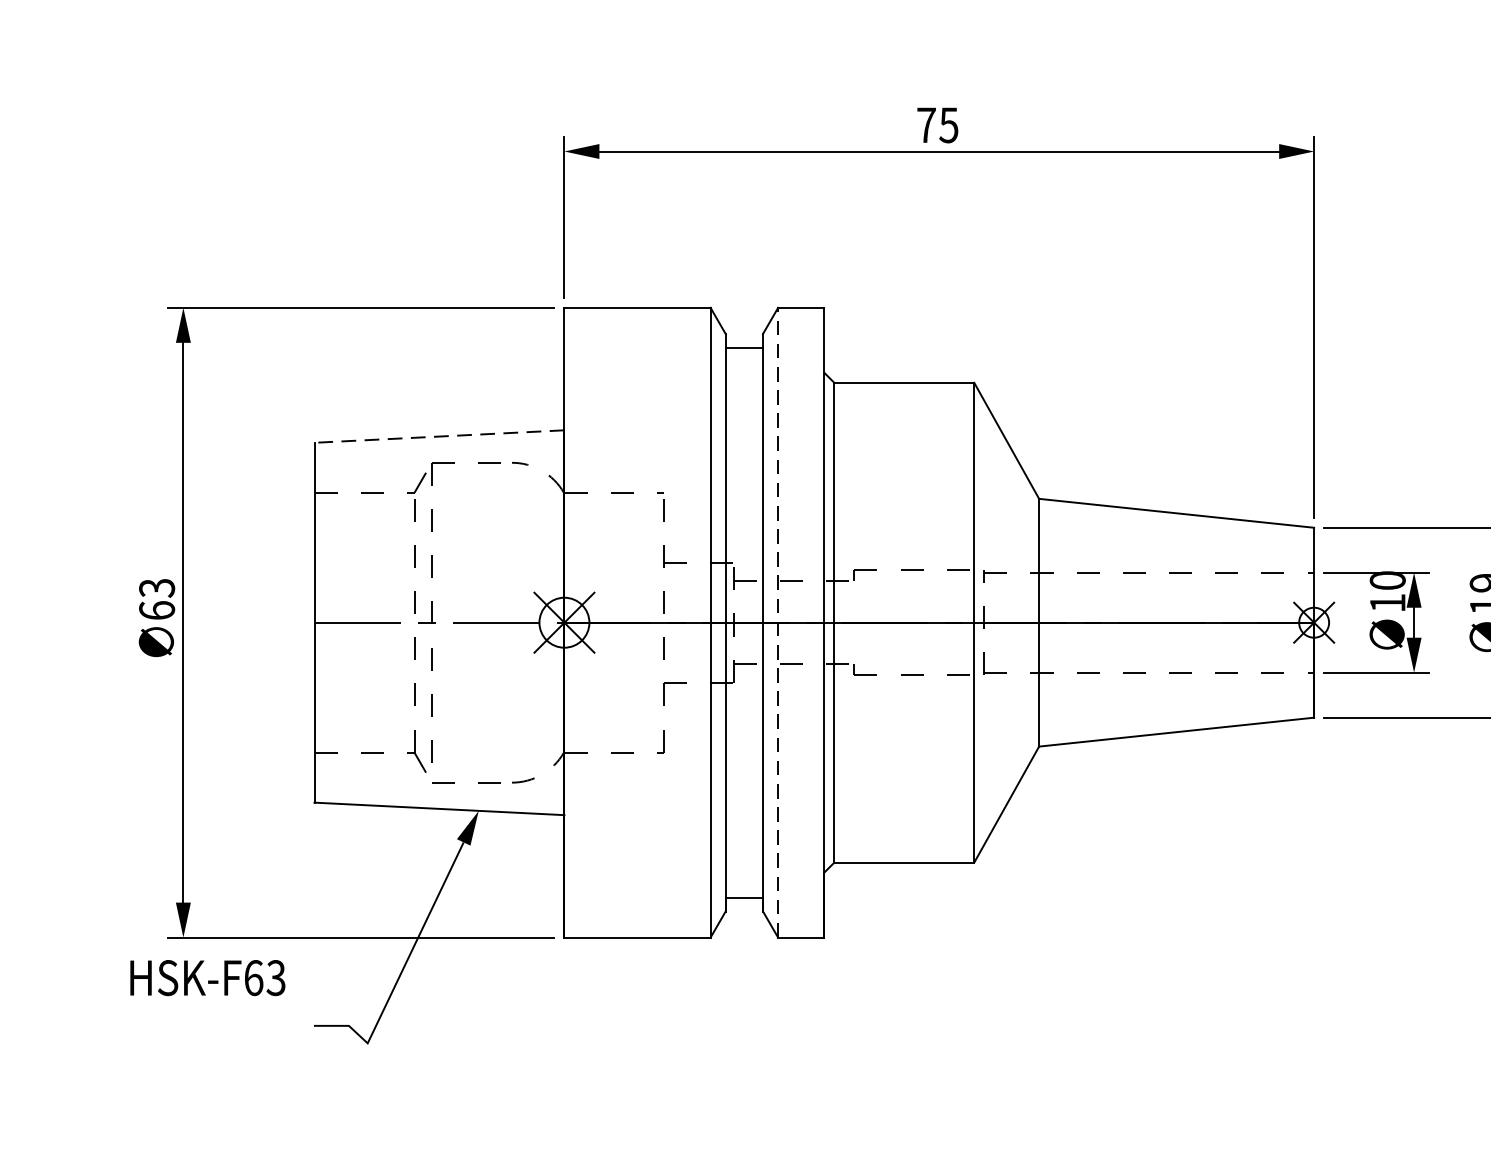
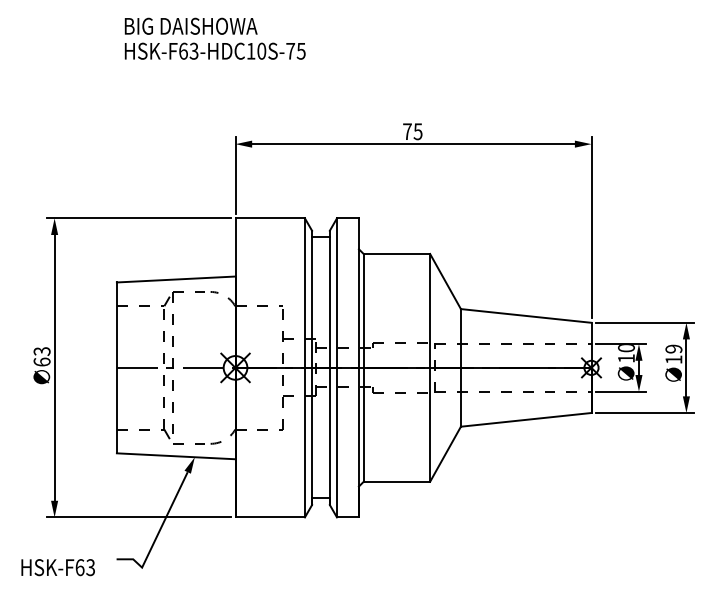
line: (437, 436) -> (175, 279), dashed -> solid
line: (779, 621) -> (337, 367), dashed -> solid
text: (206, 977) -> (57, 567), moved

